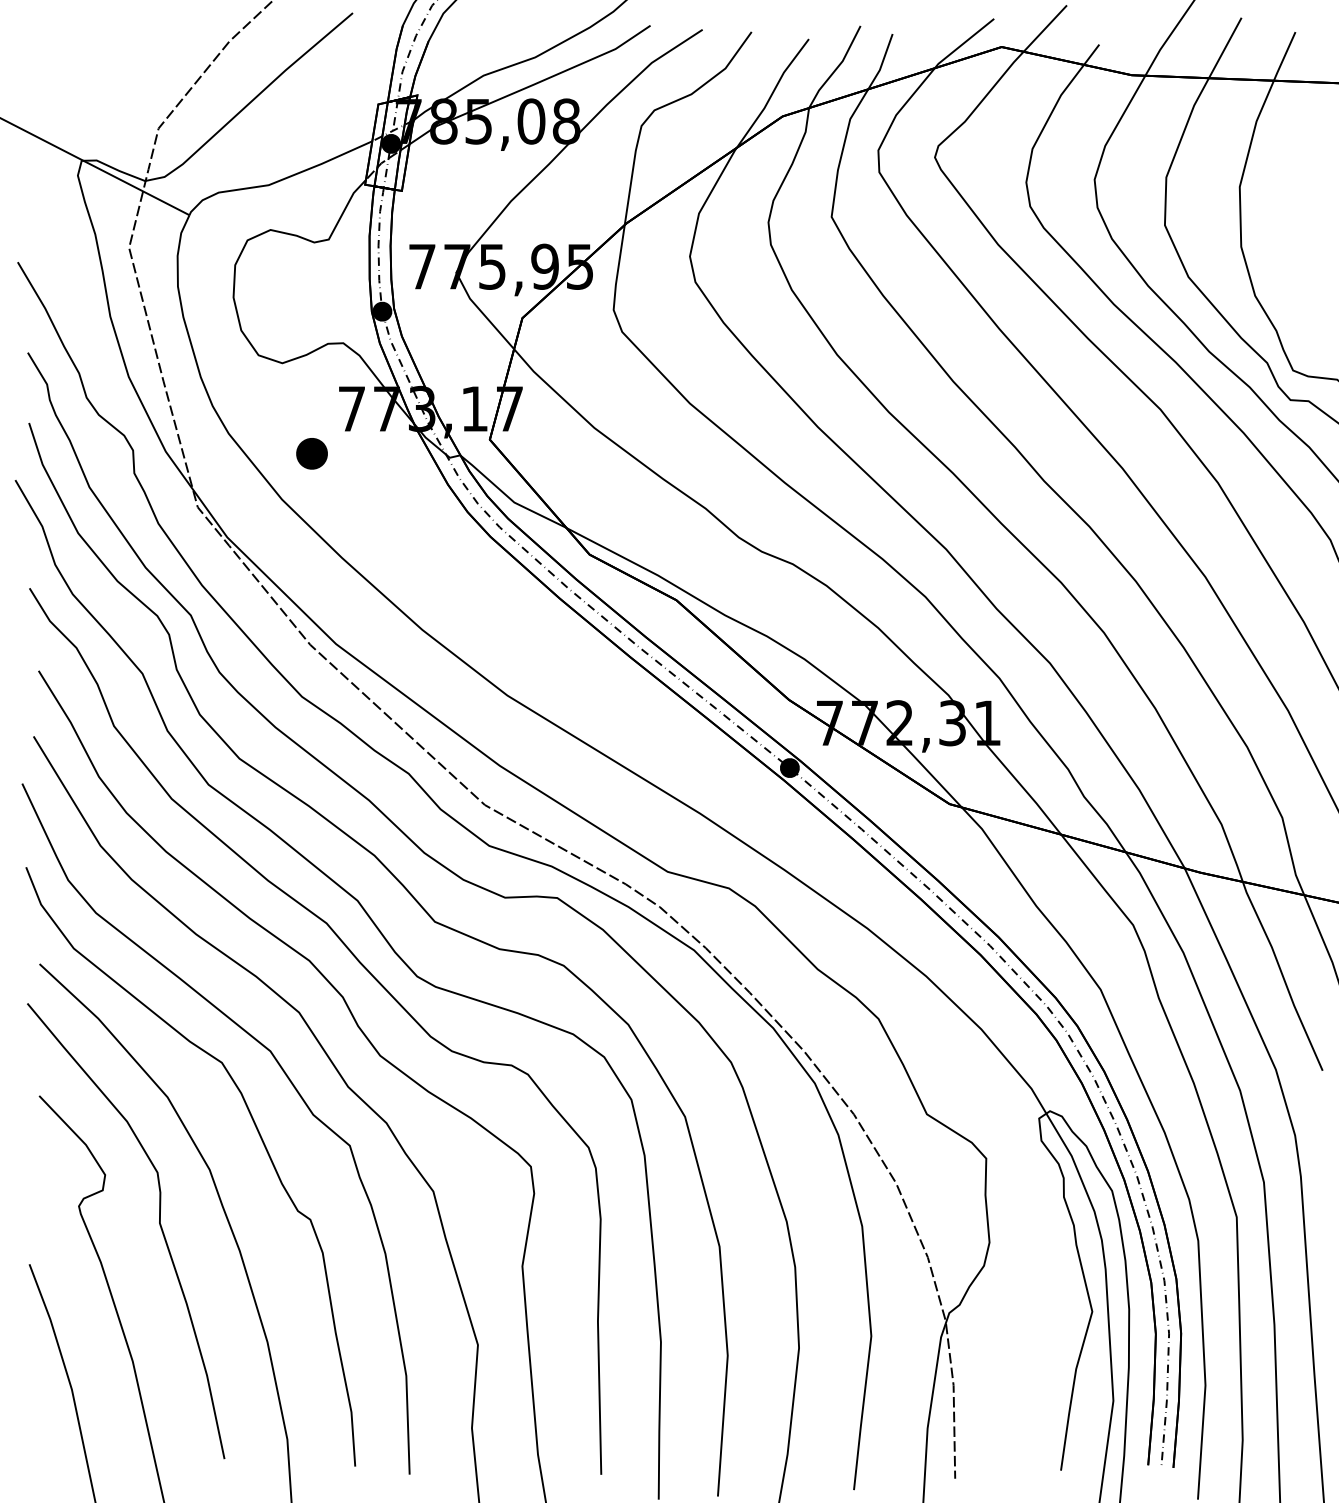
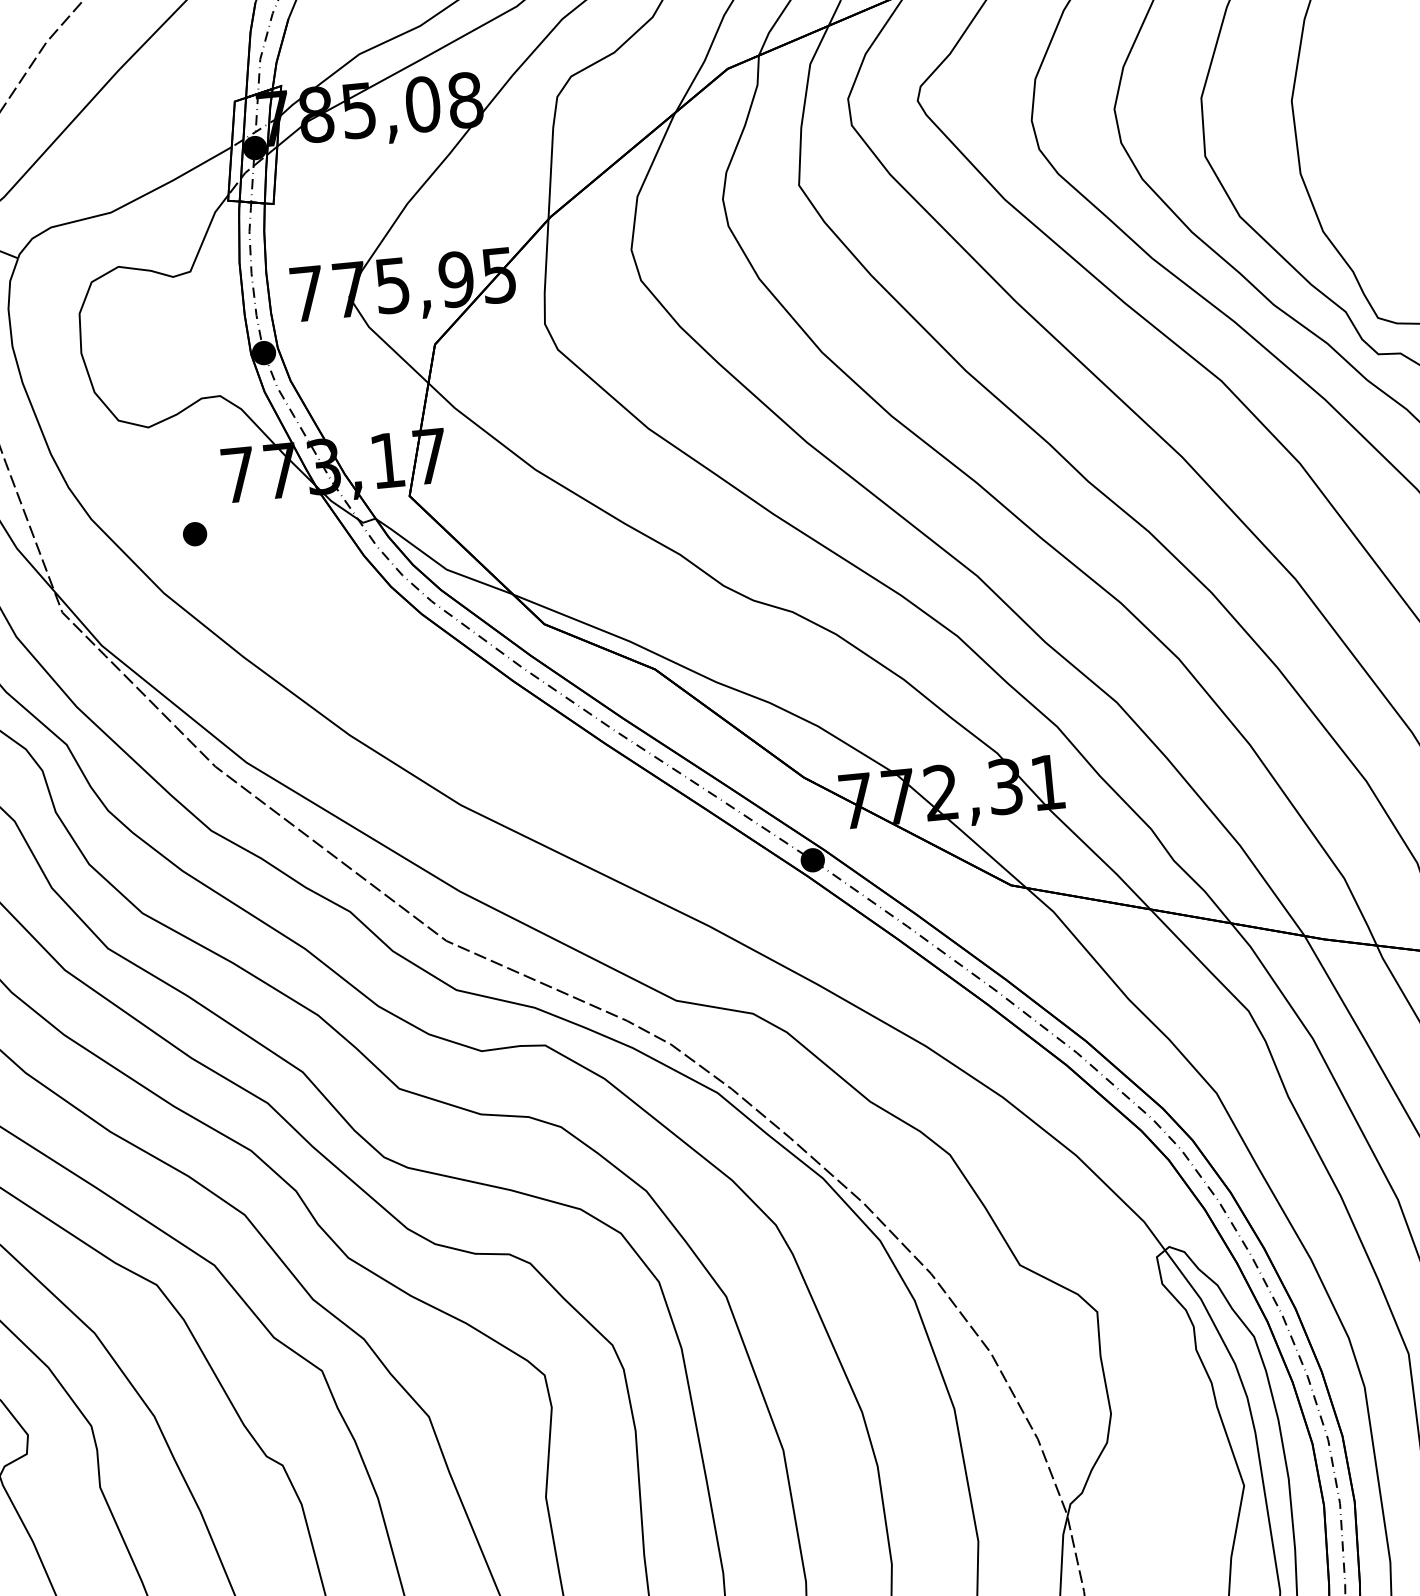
part: (311, 453) -> (194, 533), size x0.62

